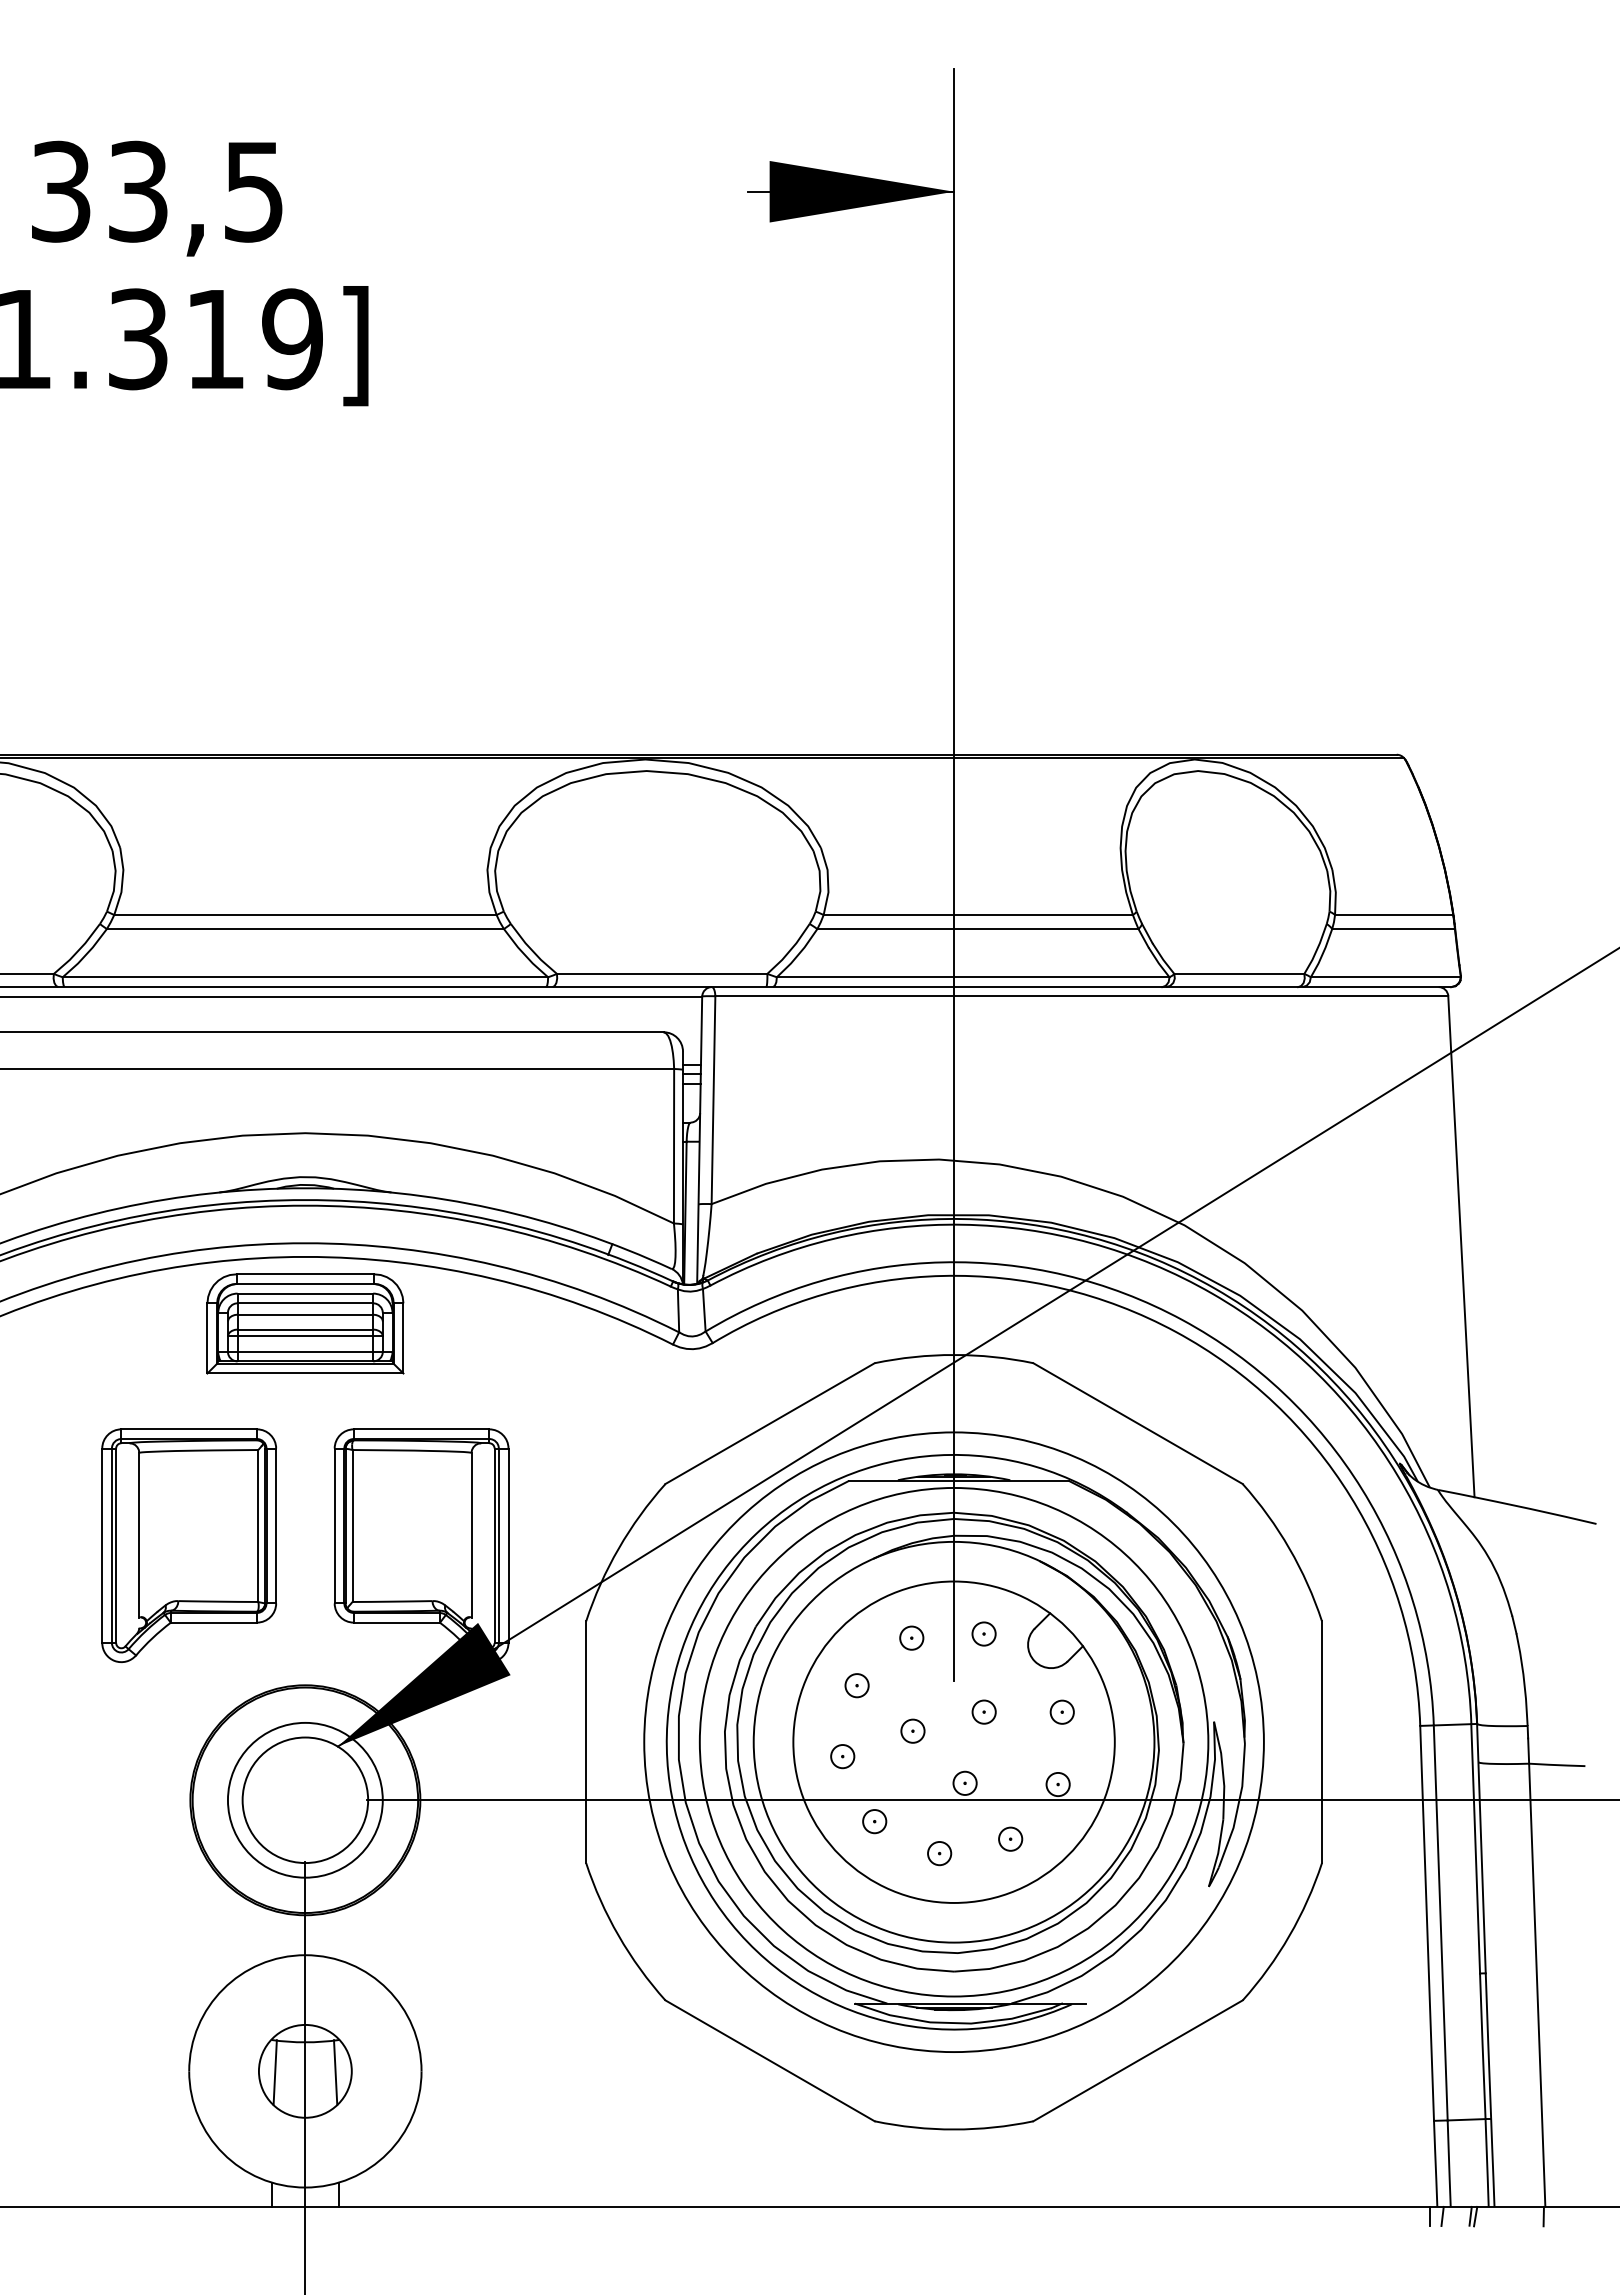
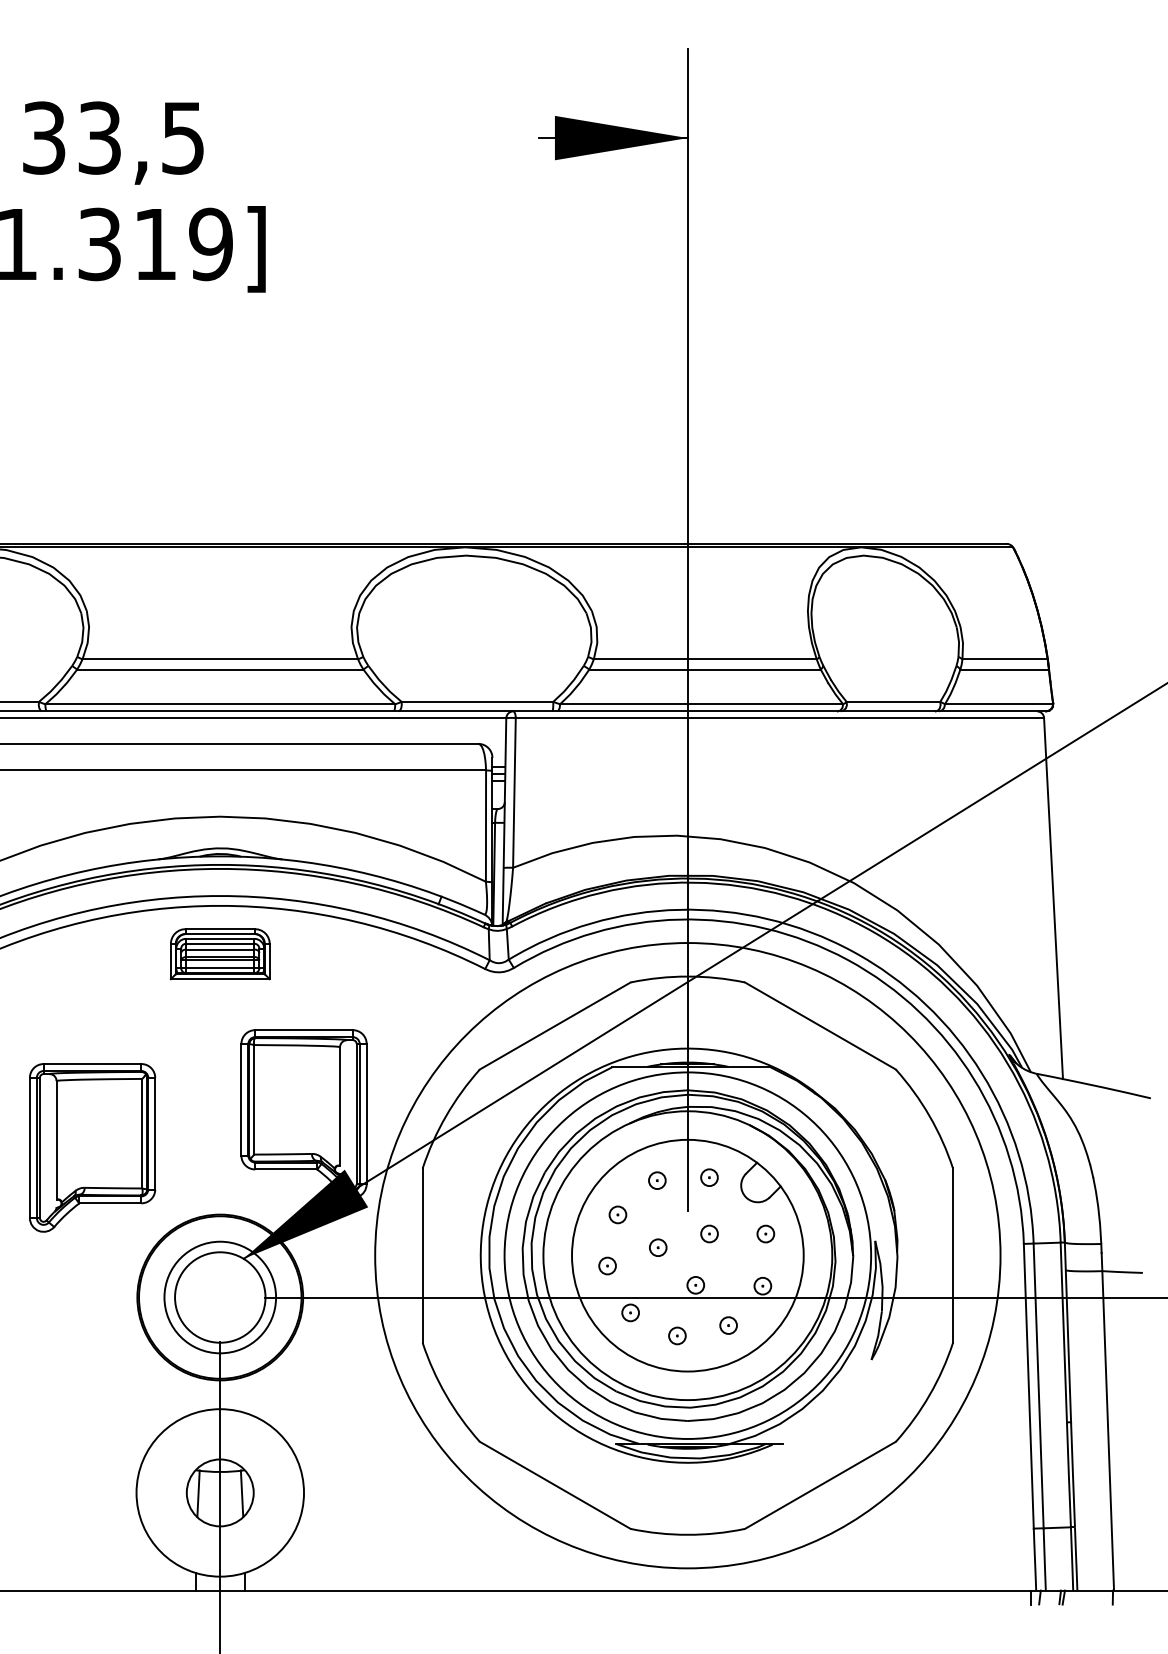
part: (305, 1323) -> (220, 953), size x0.7
part: (188, 1545) -> (92, 1147), moved
circle: (953, 1742) -> (687, 1255), size x1.4

